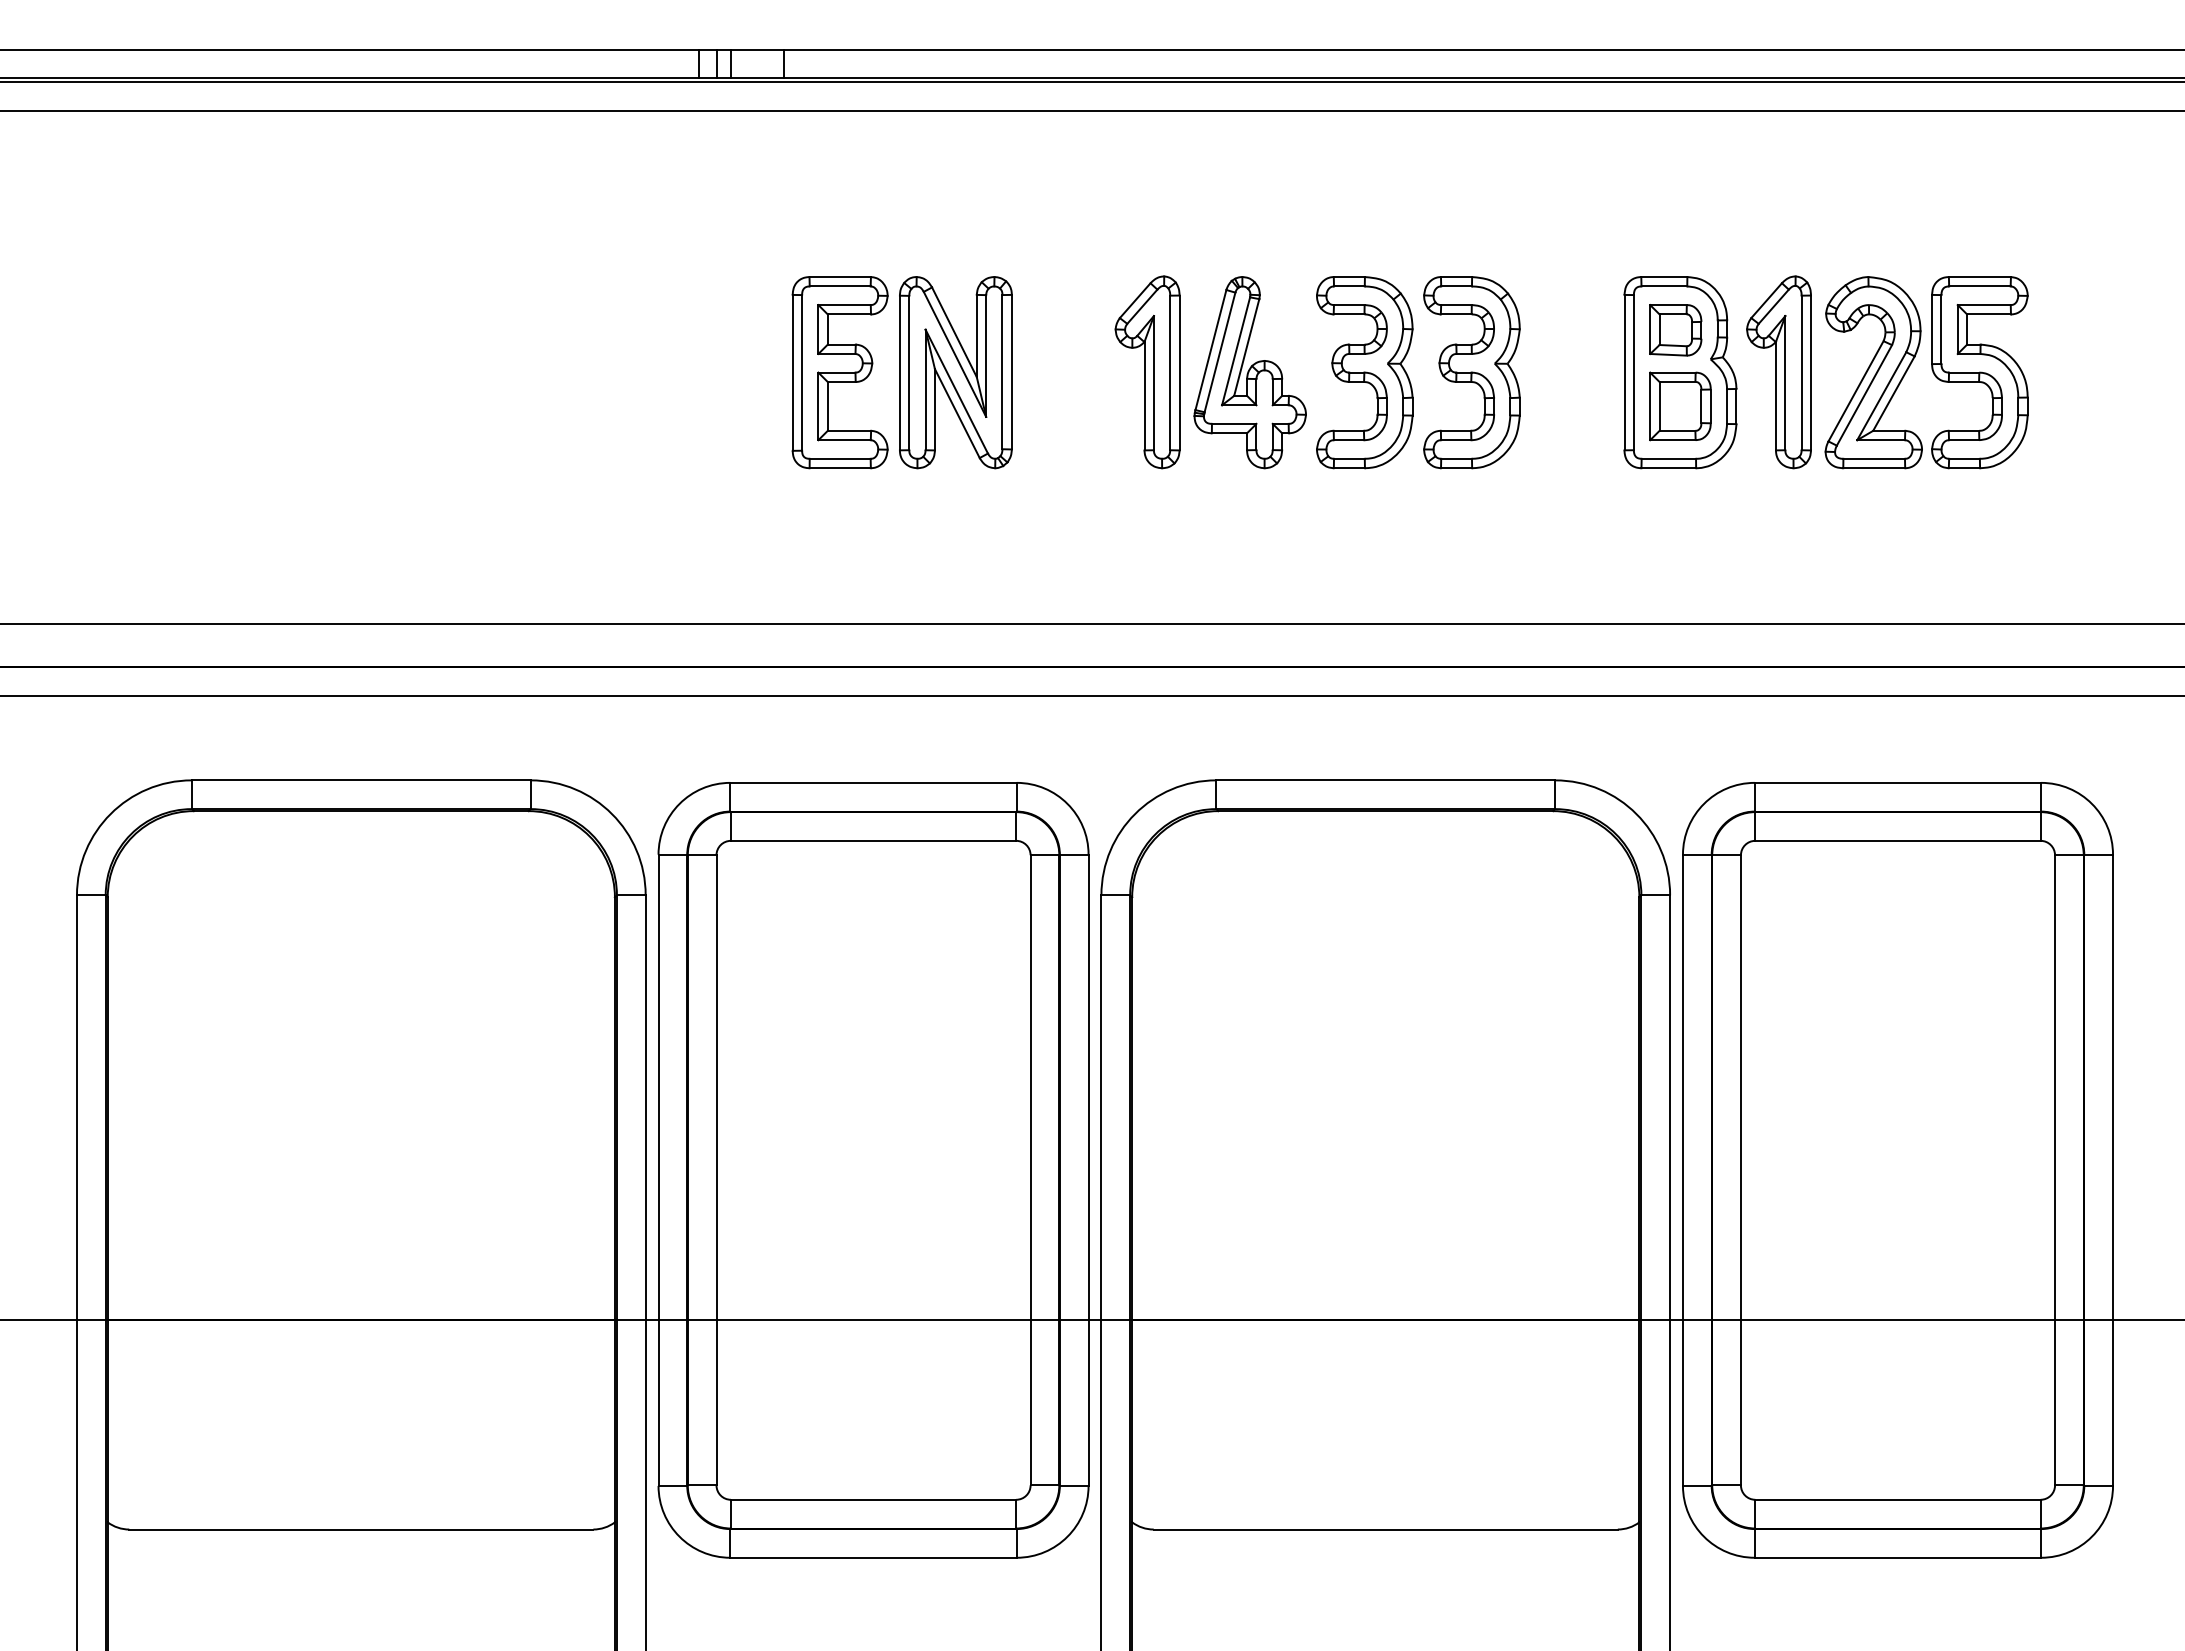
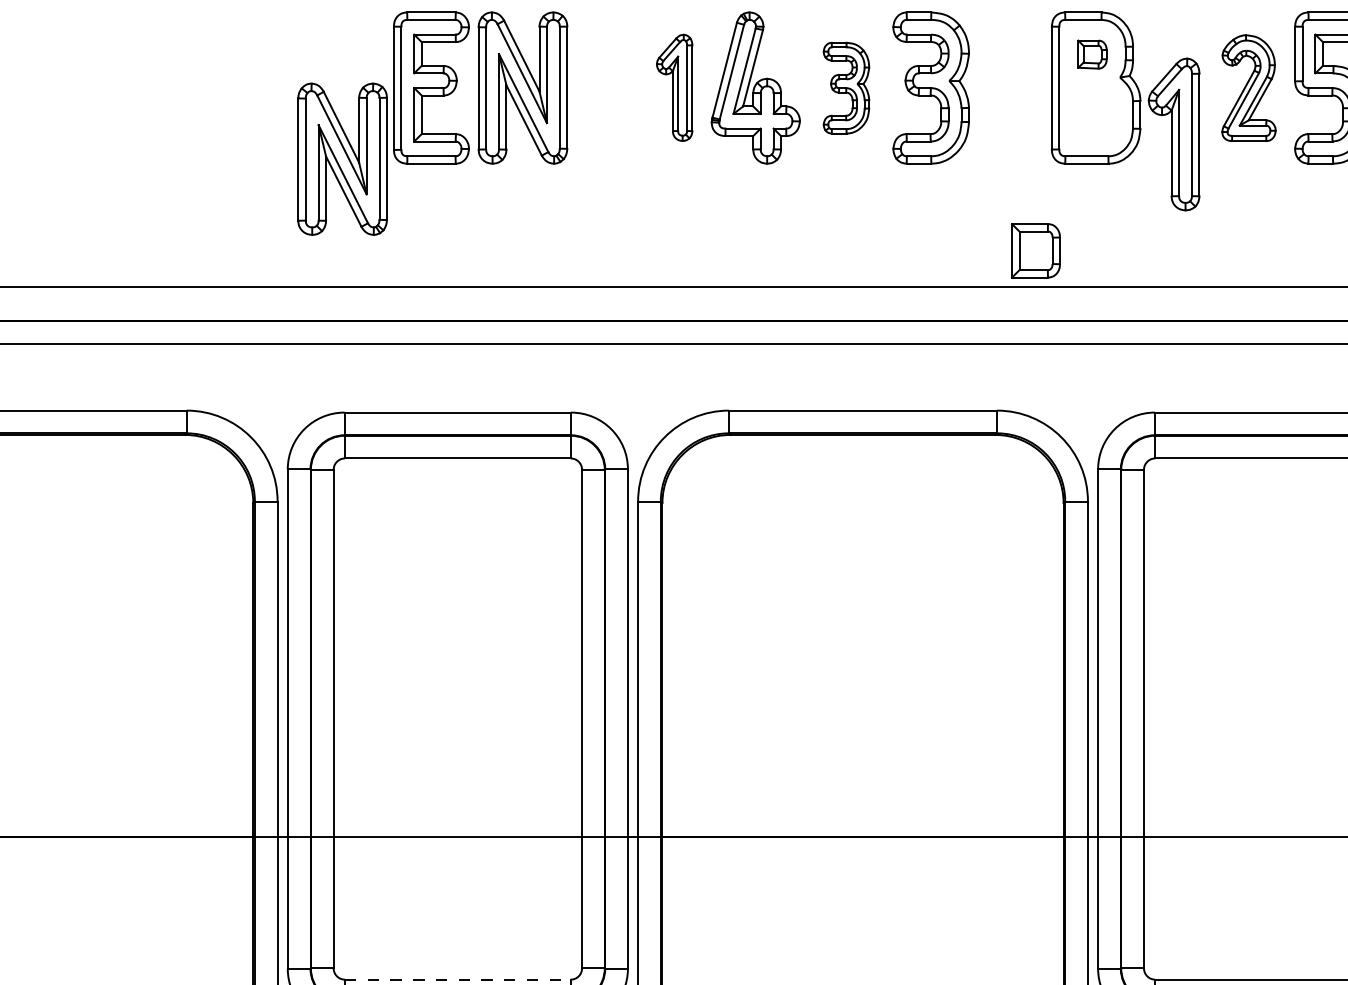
part: (1675, 330) -> (1092, 54), size x0.7
part: (1147, 372) -> (674, 87), size x0.7
part: (1364, 372) -> (846, 87), size x0.6
part: (1778, 372) -> (1173, 134), moved
part: (1873, 372) -> (1248, 87), size x0.7
part: (1680, 406) -> (1036, 250), moved
part: (727, 462) -> (342, 159), added
line: (873, 1499) -> (457, 979), solid -> dashed

